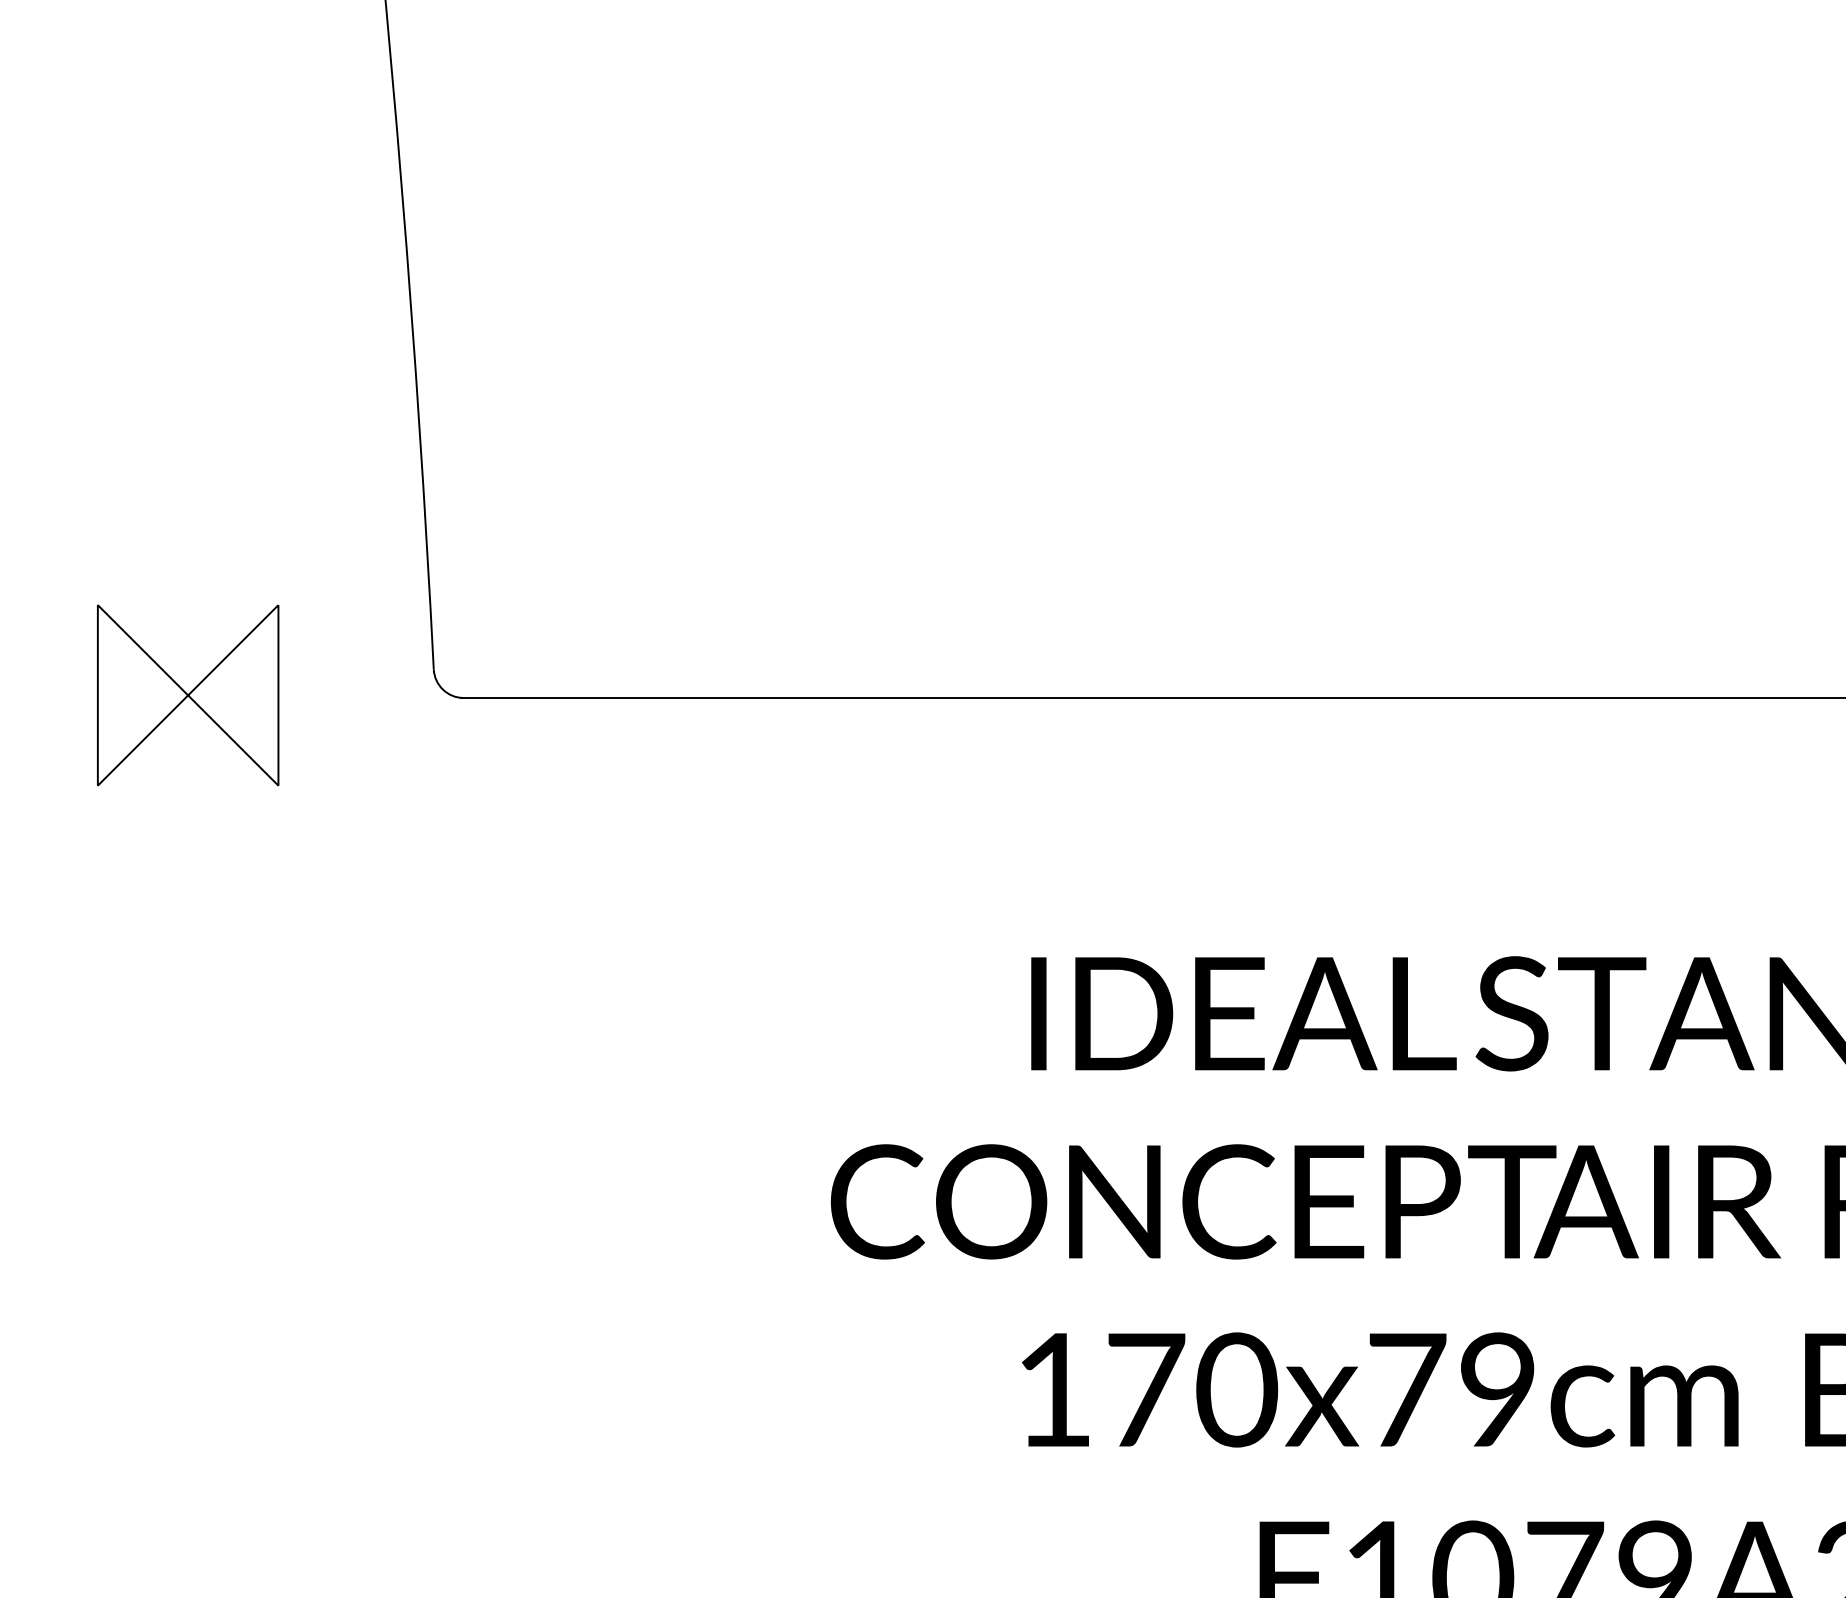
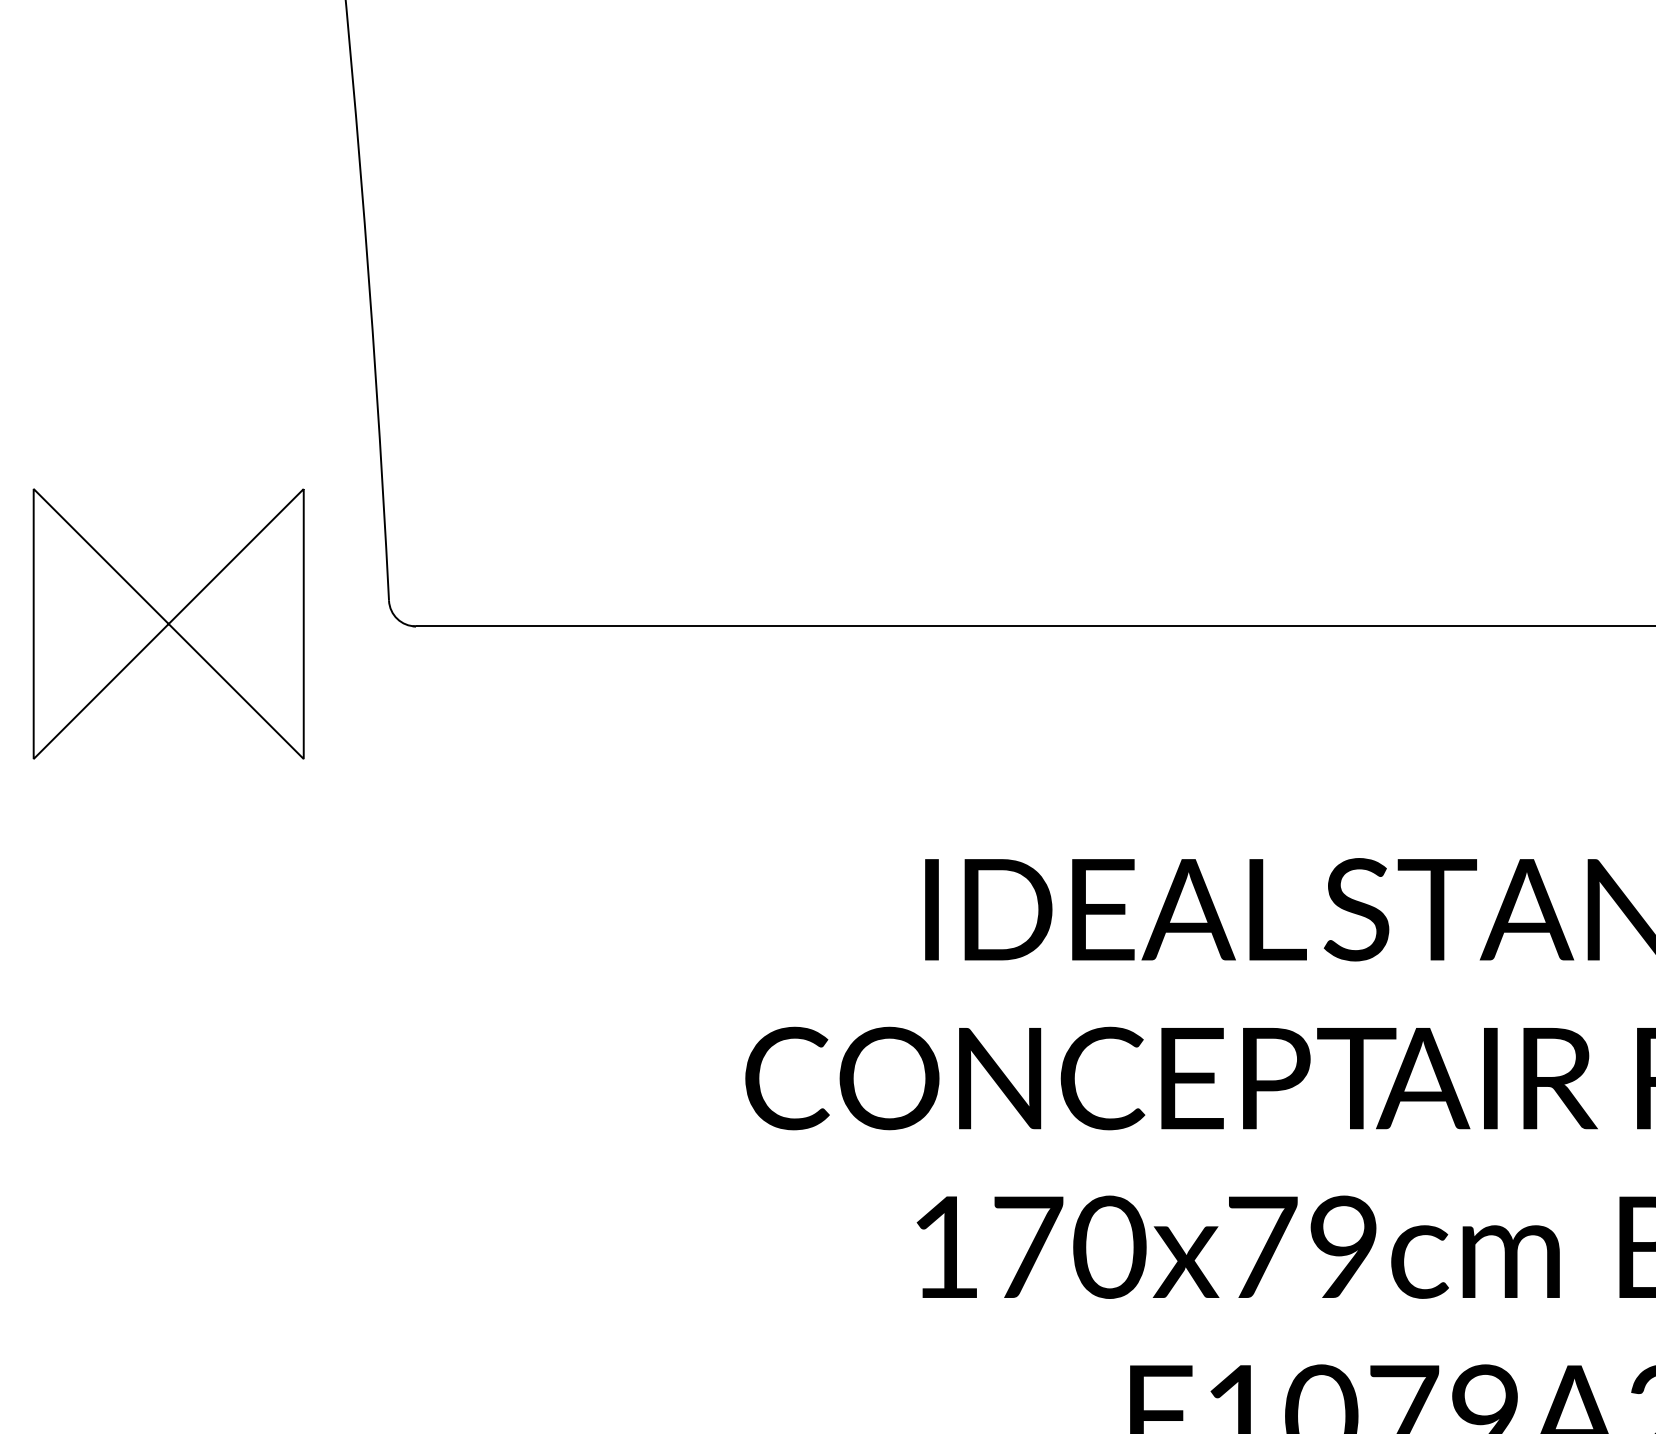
part: (187, 695) -> (168, 624), size x1.67

